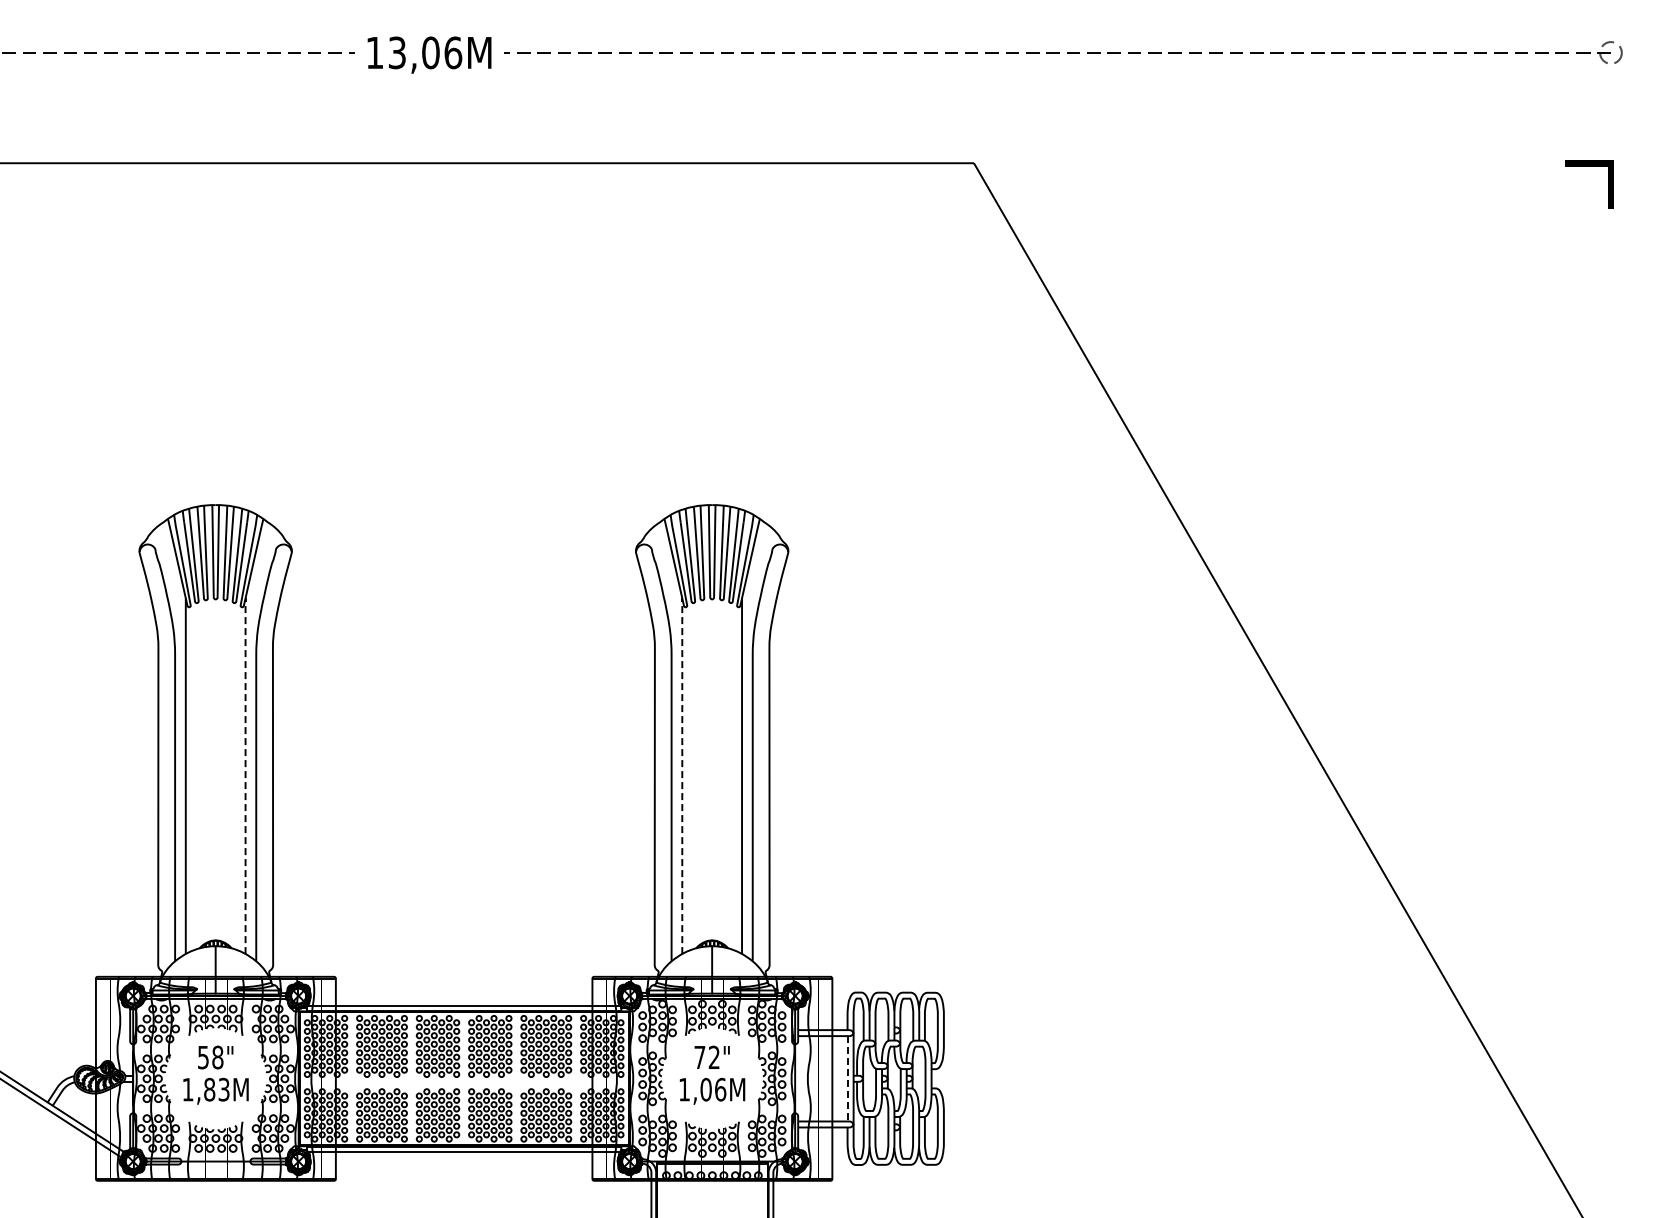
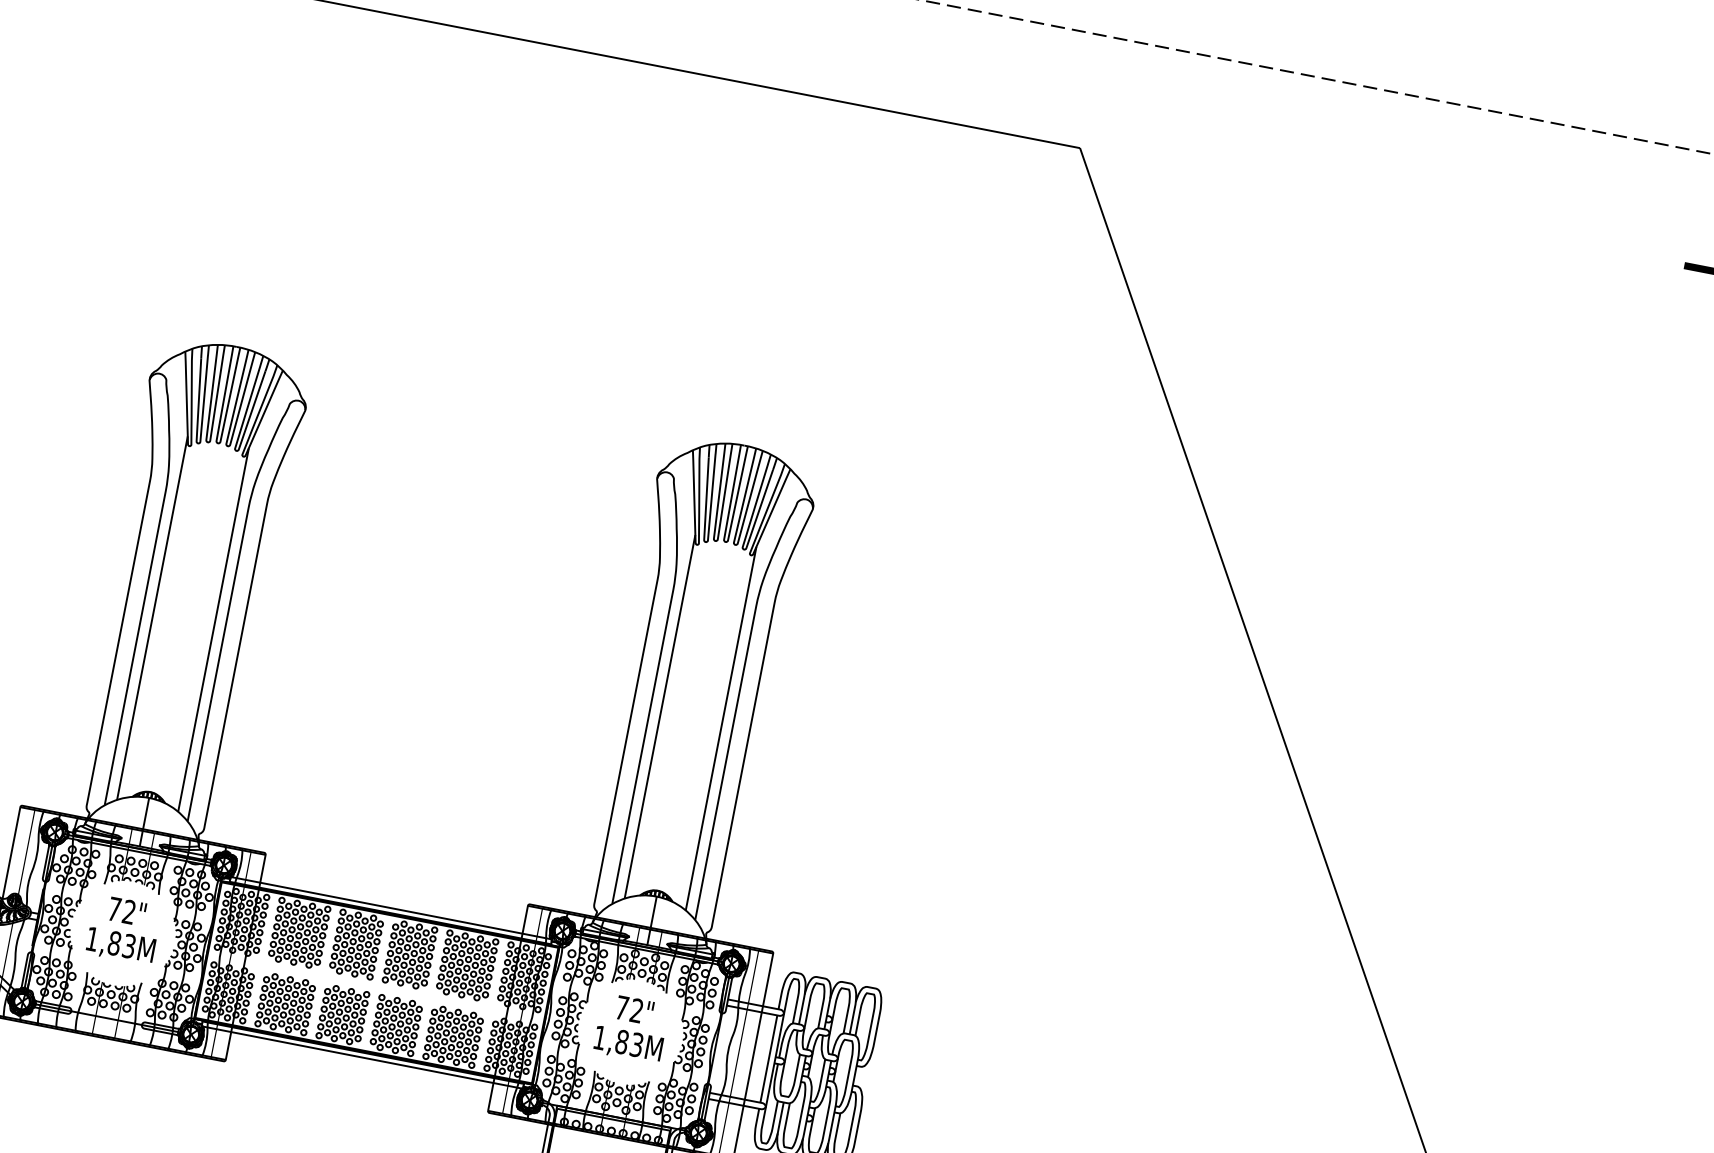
line: (245, 776) -> (213, 630), dashed -> solid
line: (682, 776) -> (660, 717), dashed -> solid
text: (210, 1057) -> (121, 910), 58" -> 72"
line: (847, 1078) -> (768, 1058), dashed -> solid
text: (713, 1089) -> (629, 1043), 1,06M -> 1,83M

